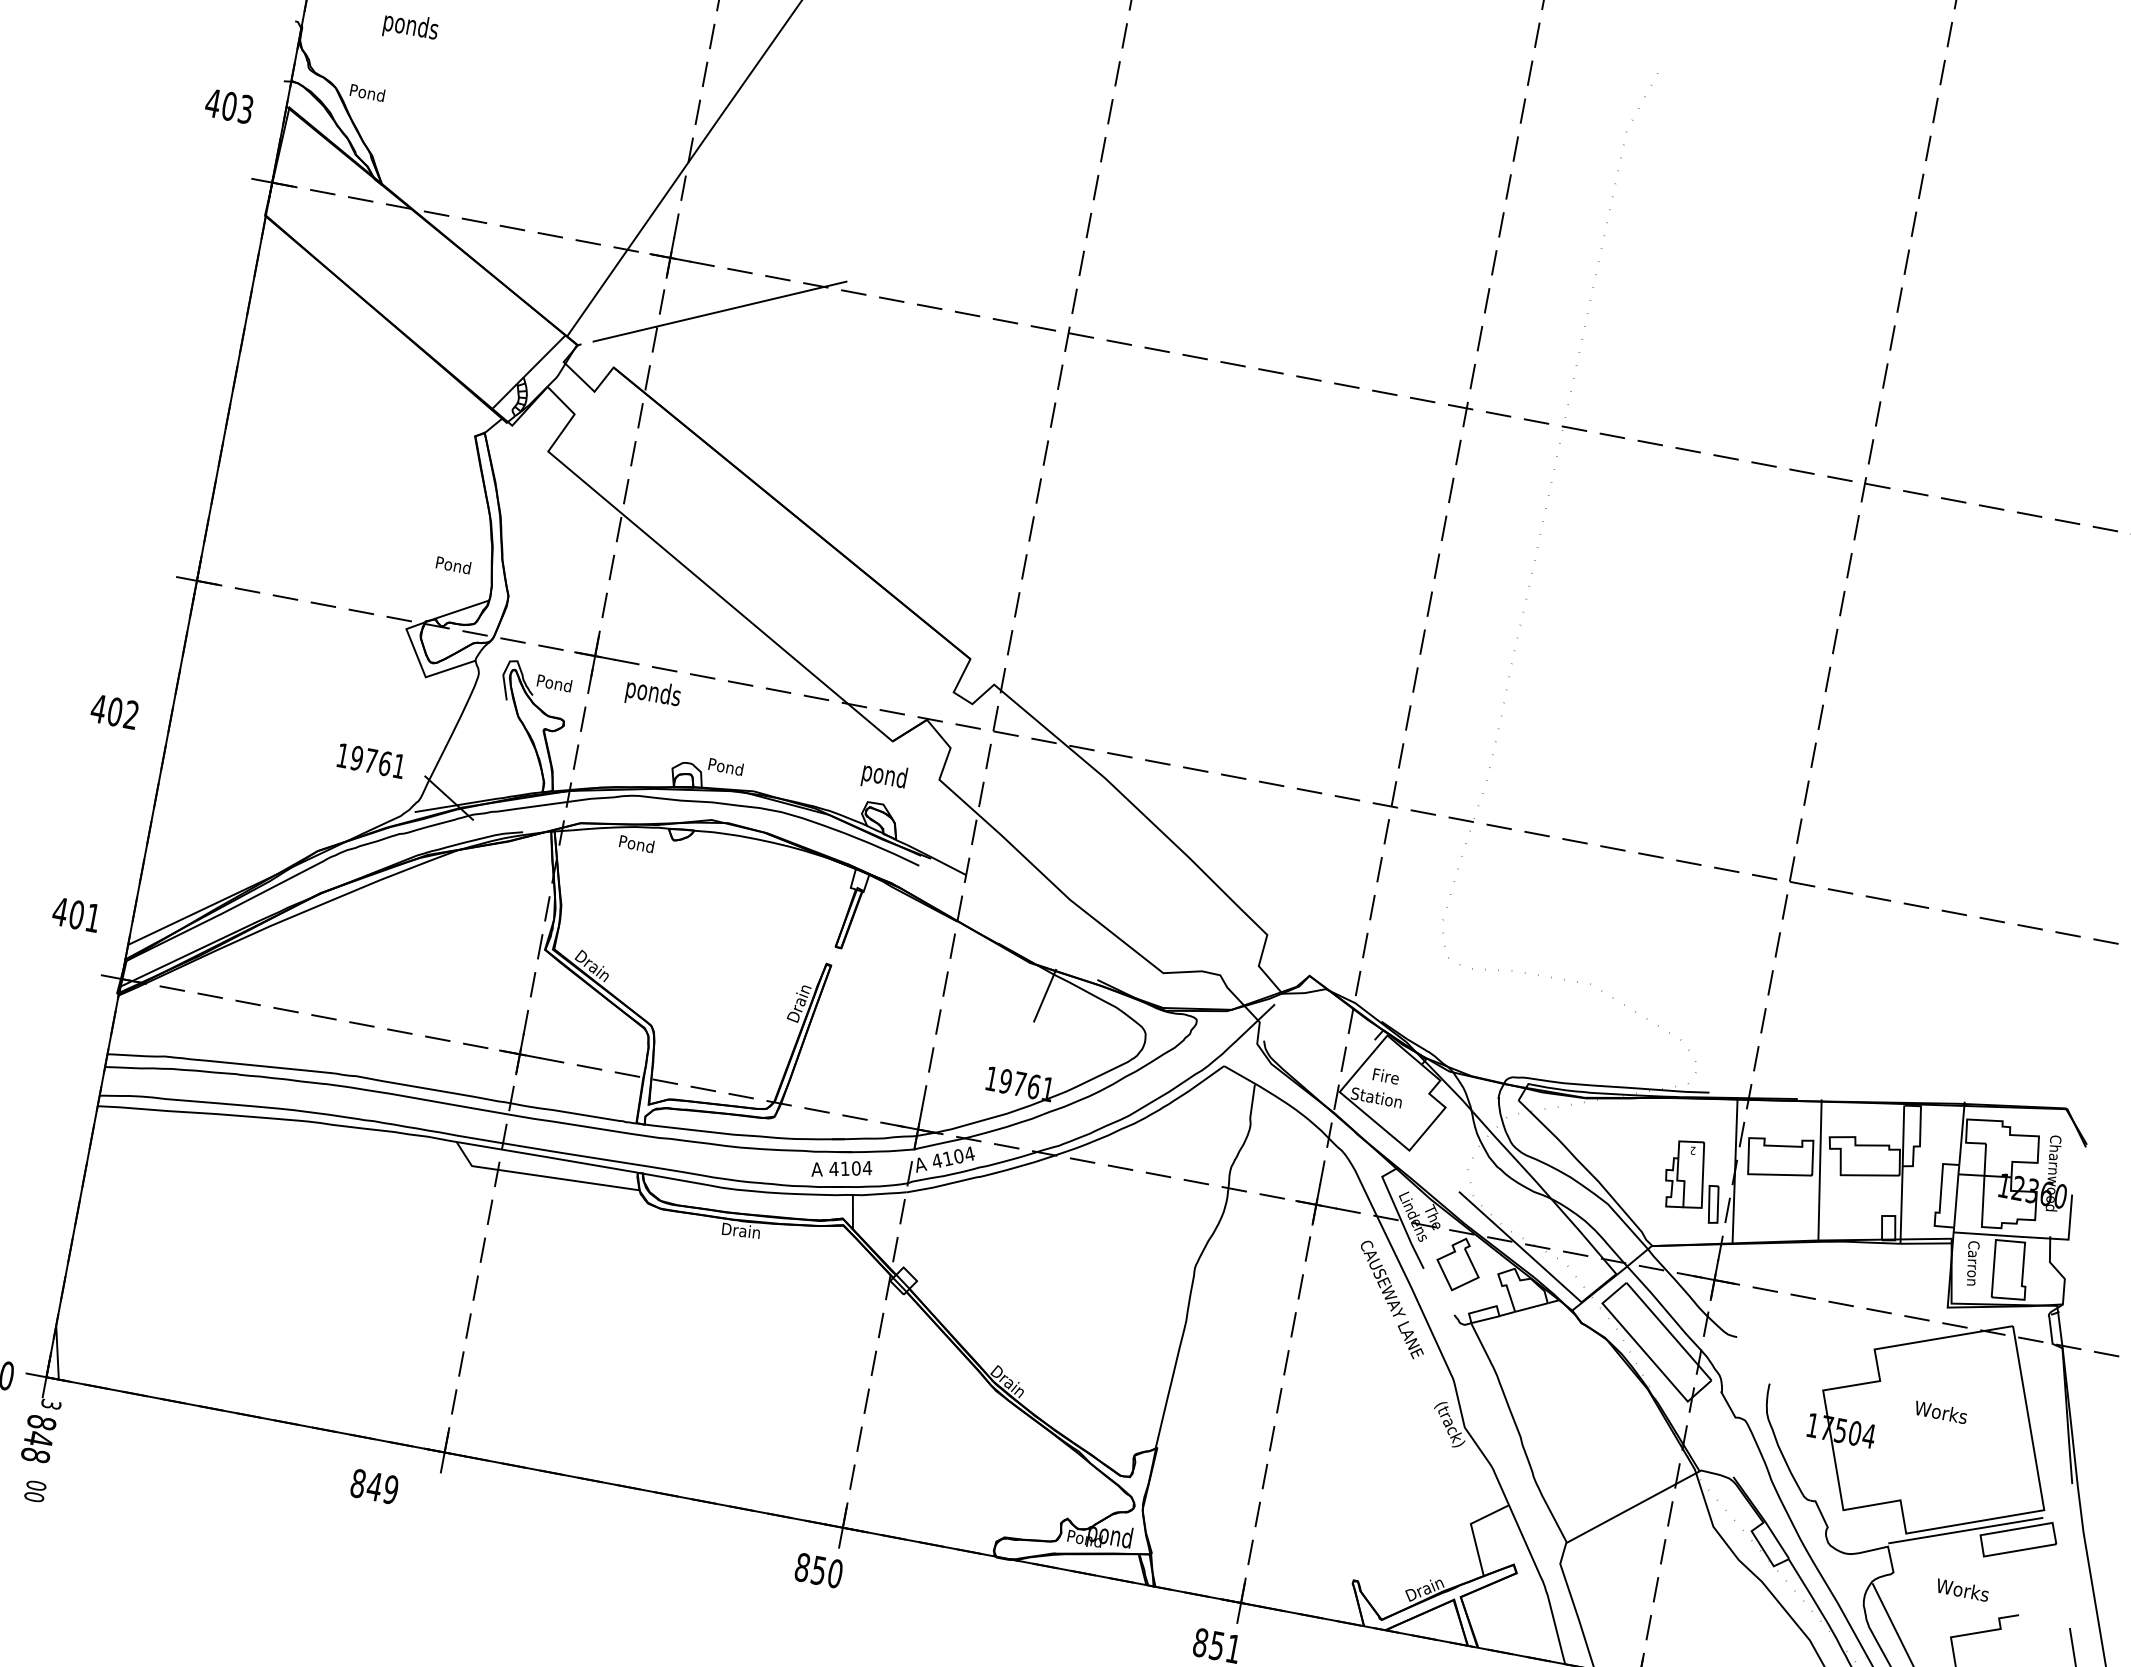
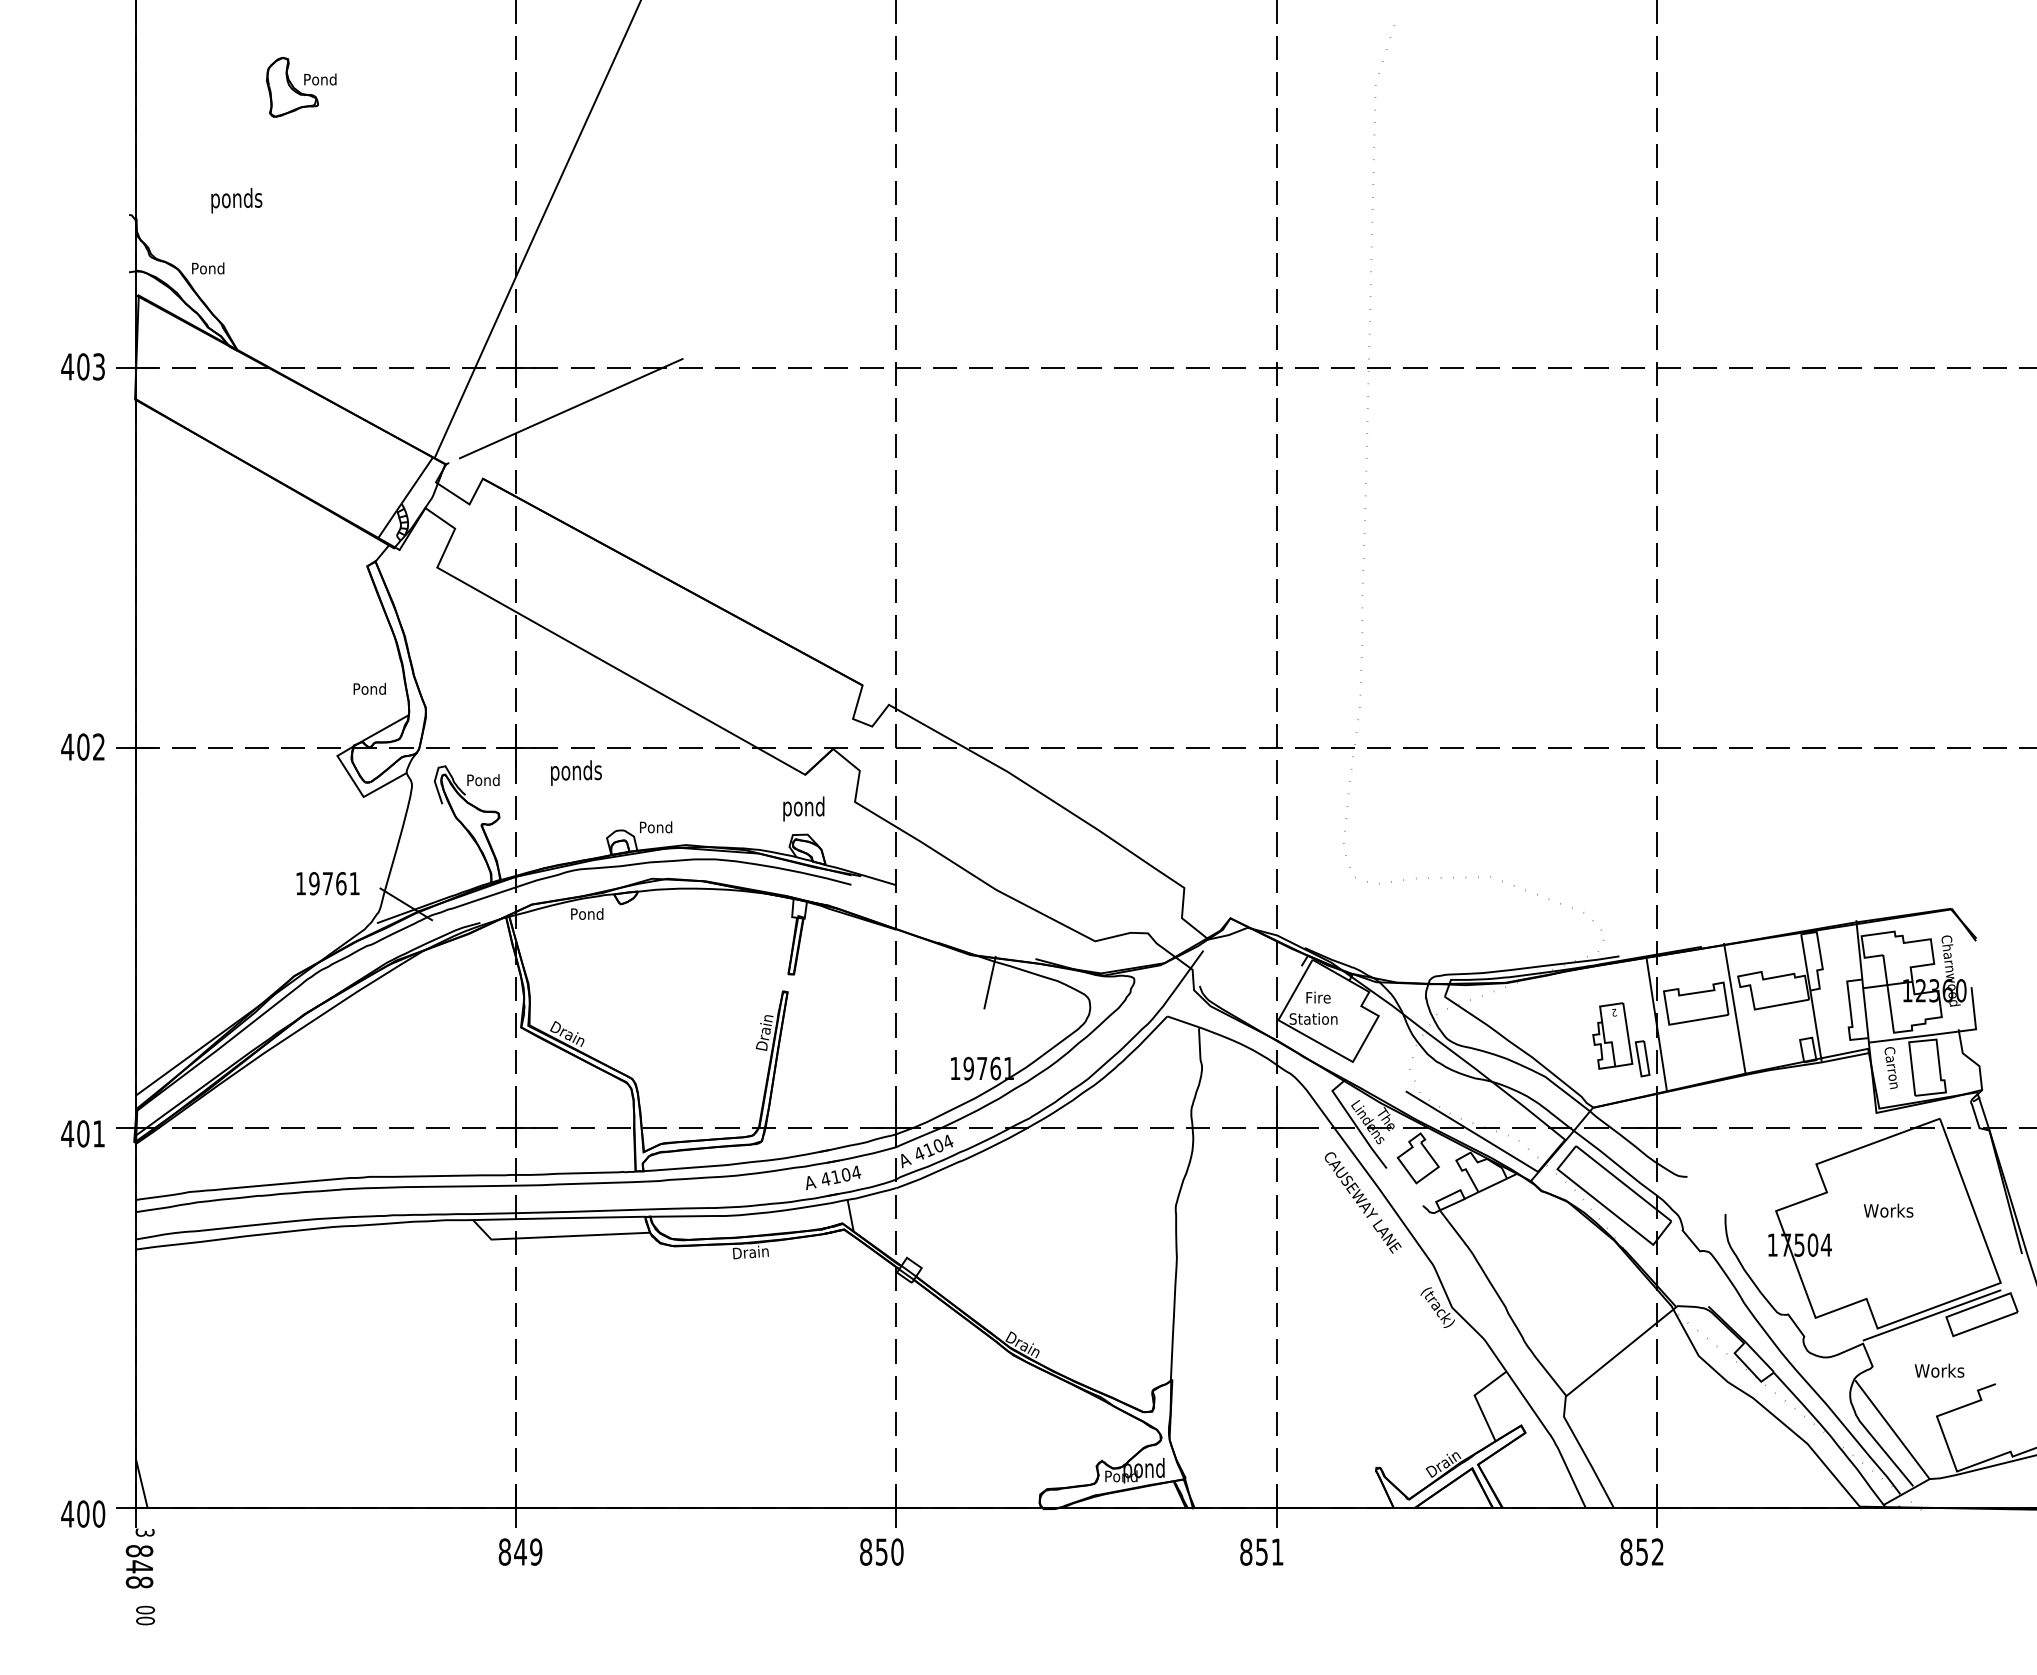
text: (228, 105) -> (82, 366), moved
text: (114, 711) -> (82, 746), moved
text: (75, 914) -> (82, 1133), moved
text: (374, 1486) -> (520, 1551), moved

